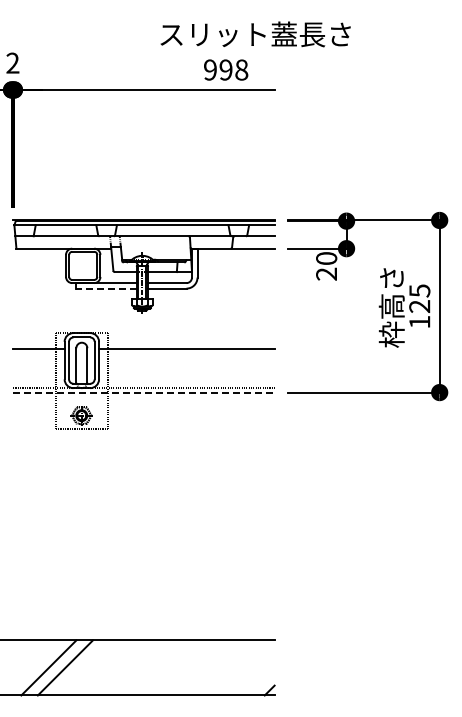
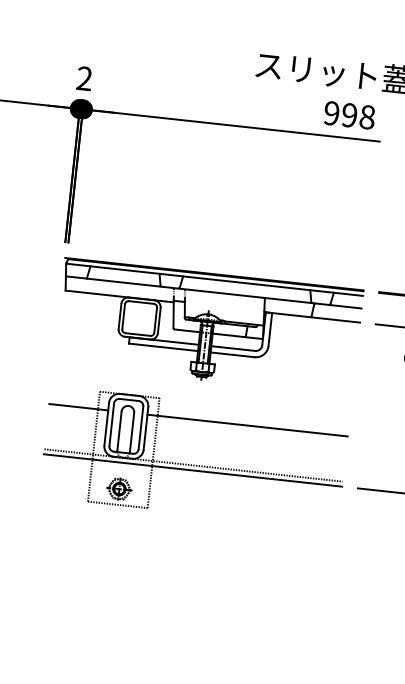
text: (226, 69) -> (350, 114), moved
line: (106, 288) -> (163, 347), dashed -> solid
line: (143, 392) -> (192, 470), dashed -> solid

